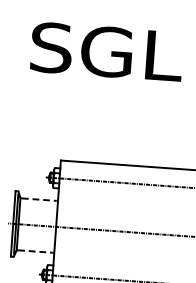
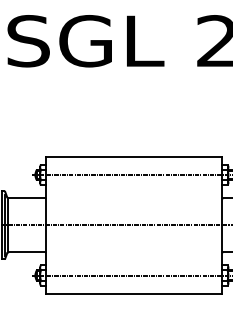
line: (39, 199) -> (27, 198), dashed -> solid
line: (35, 251) -> (27, 252), dashed -> solid

